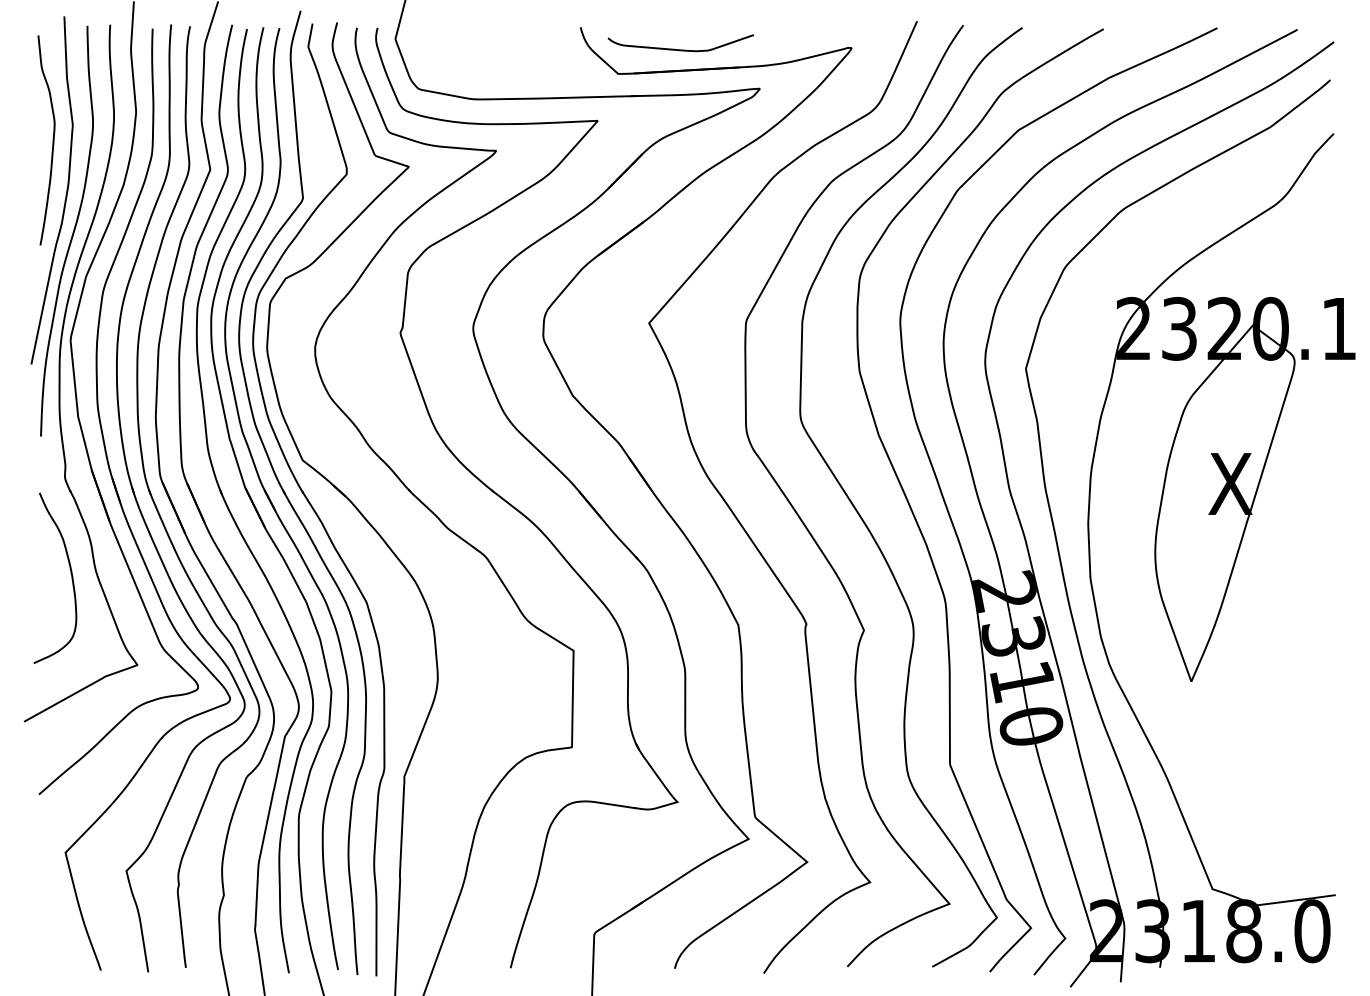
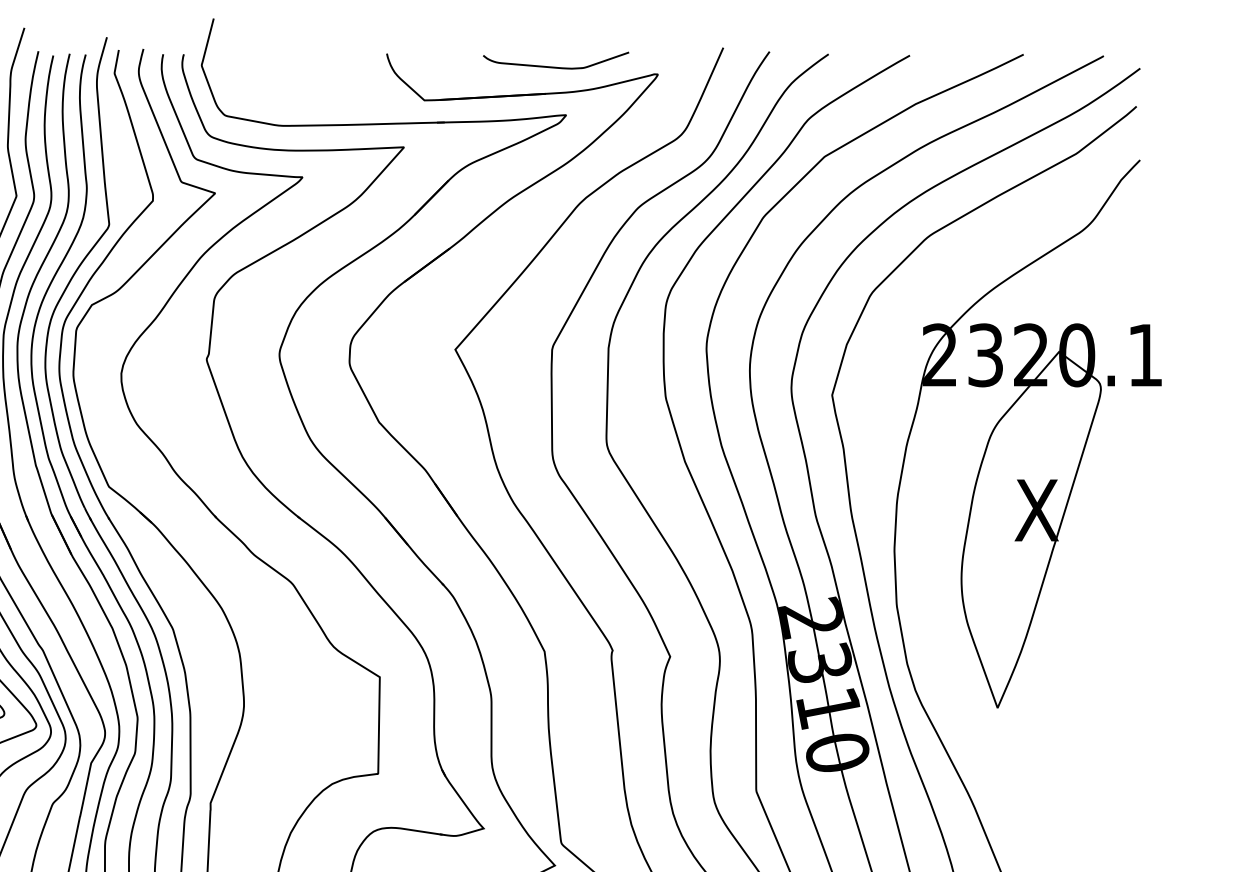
curve: (680, 49) -> (555, 66), moved

